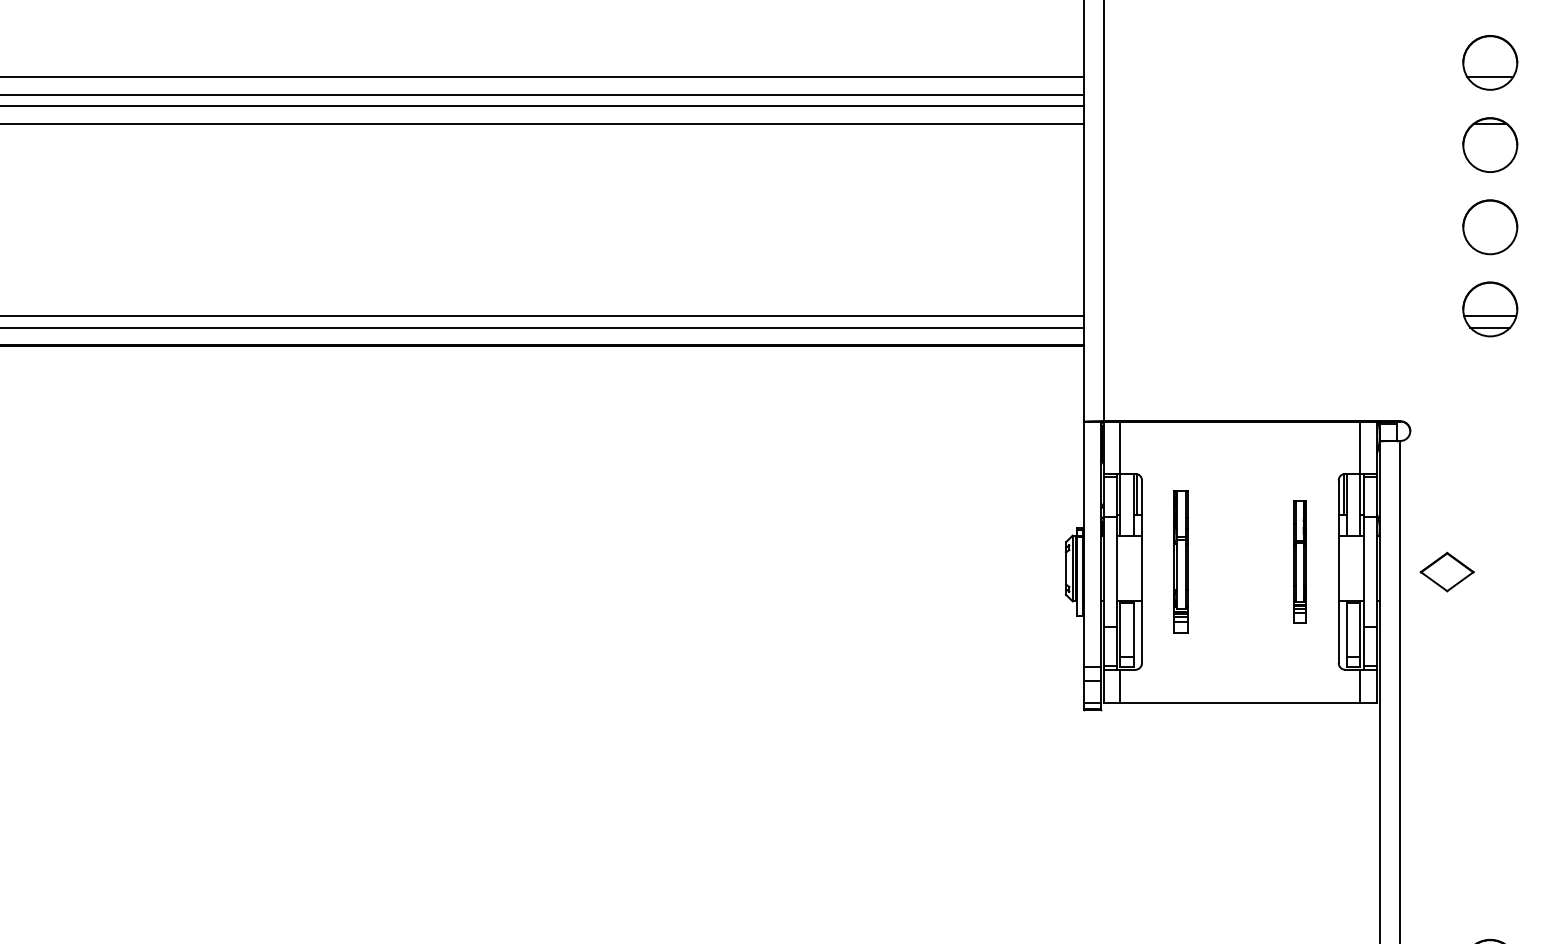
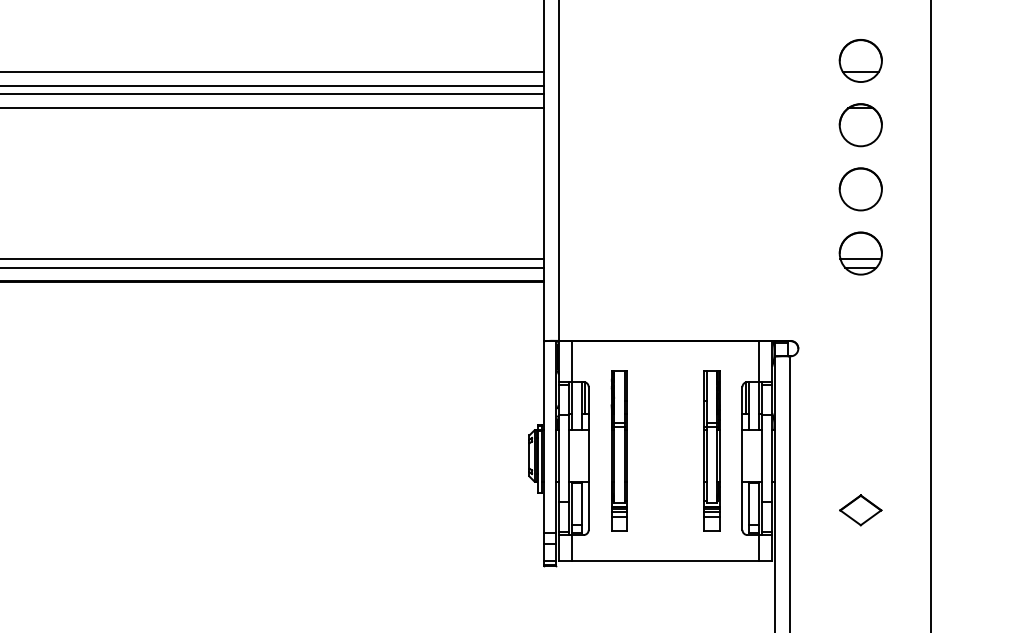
part: (1180, 561) -> (618, 450), size x1.43
part: (1299, 561) -> (711, 450), size x1.67
part: (1446, 571) -> (860, 509), moved

